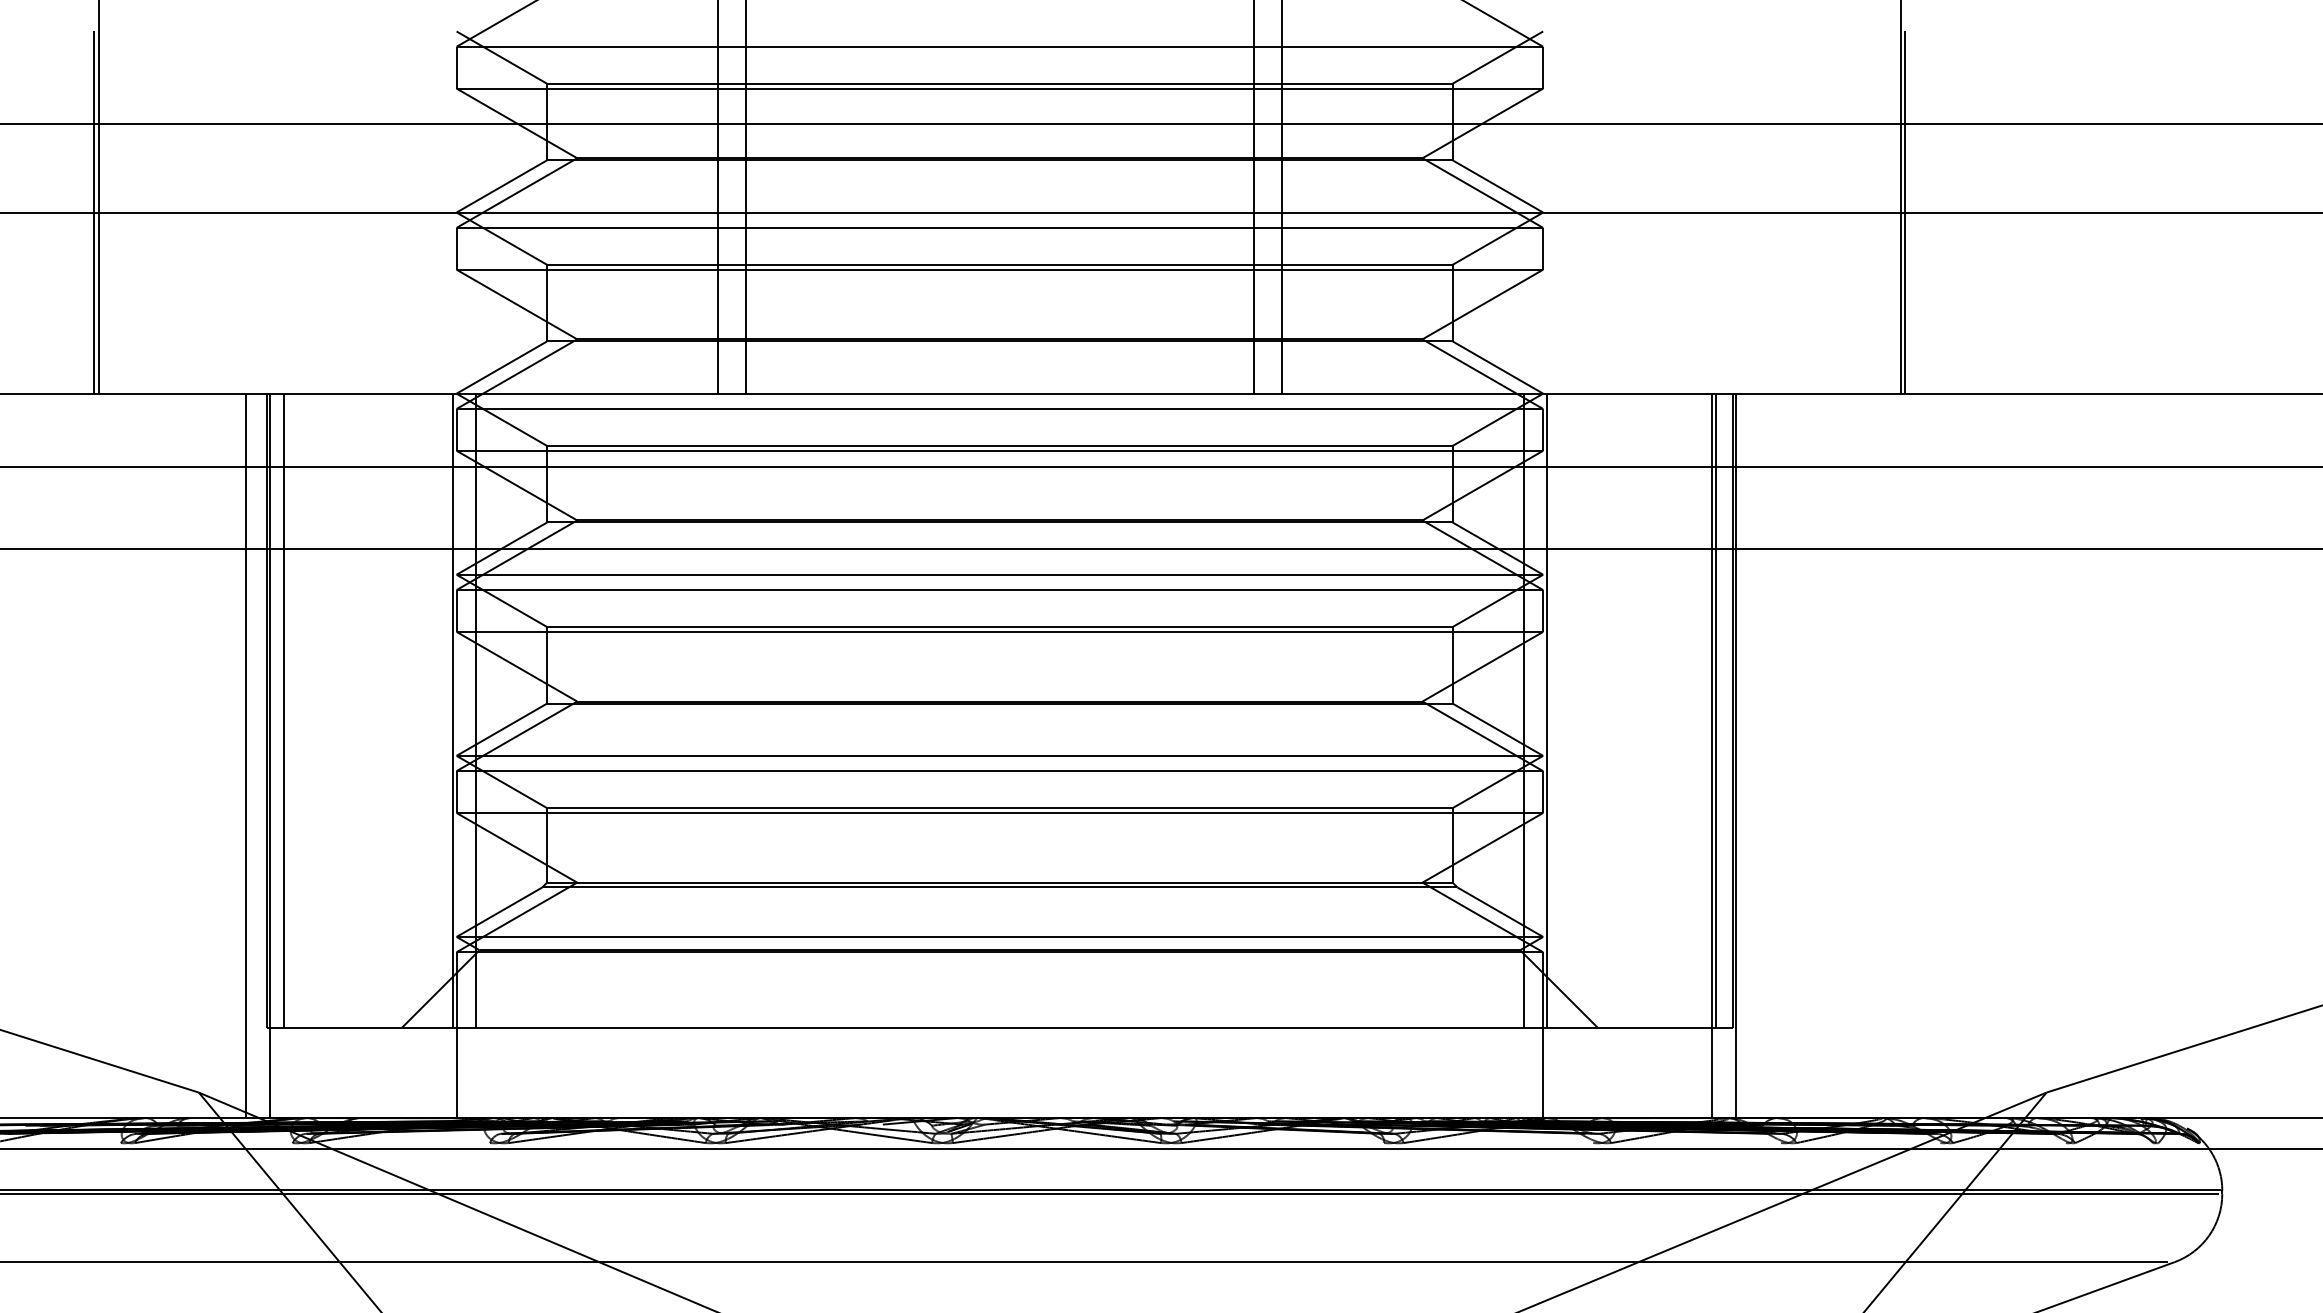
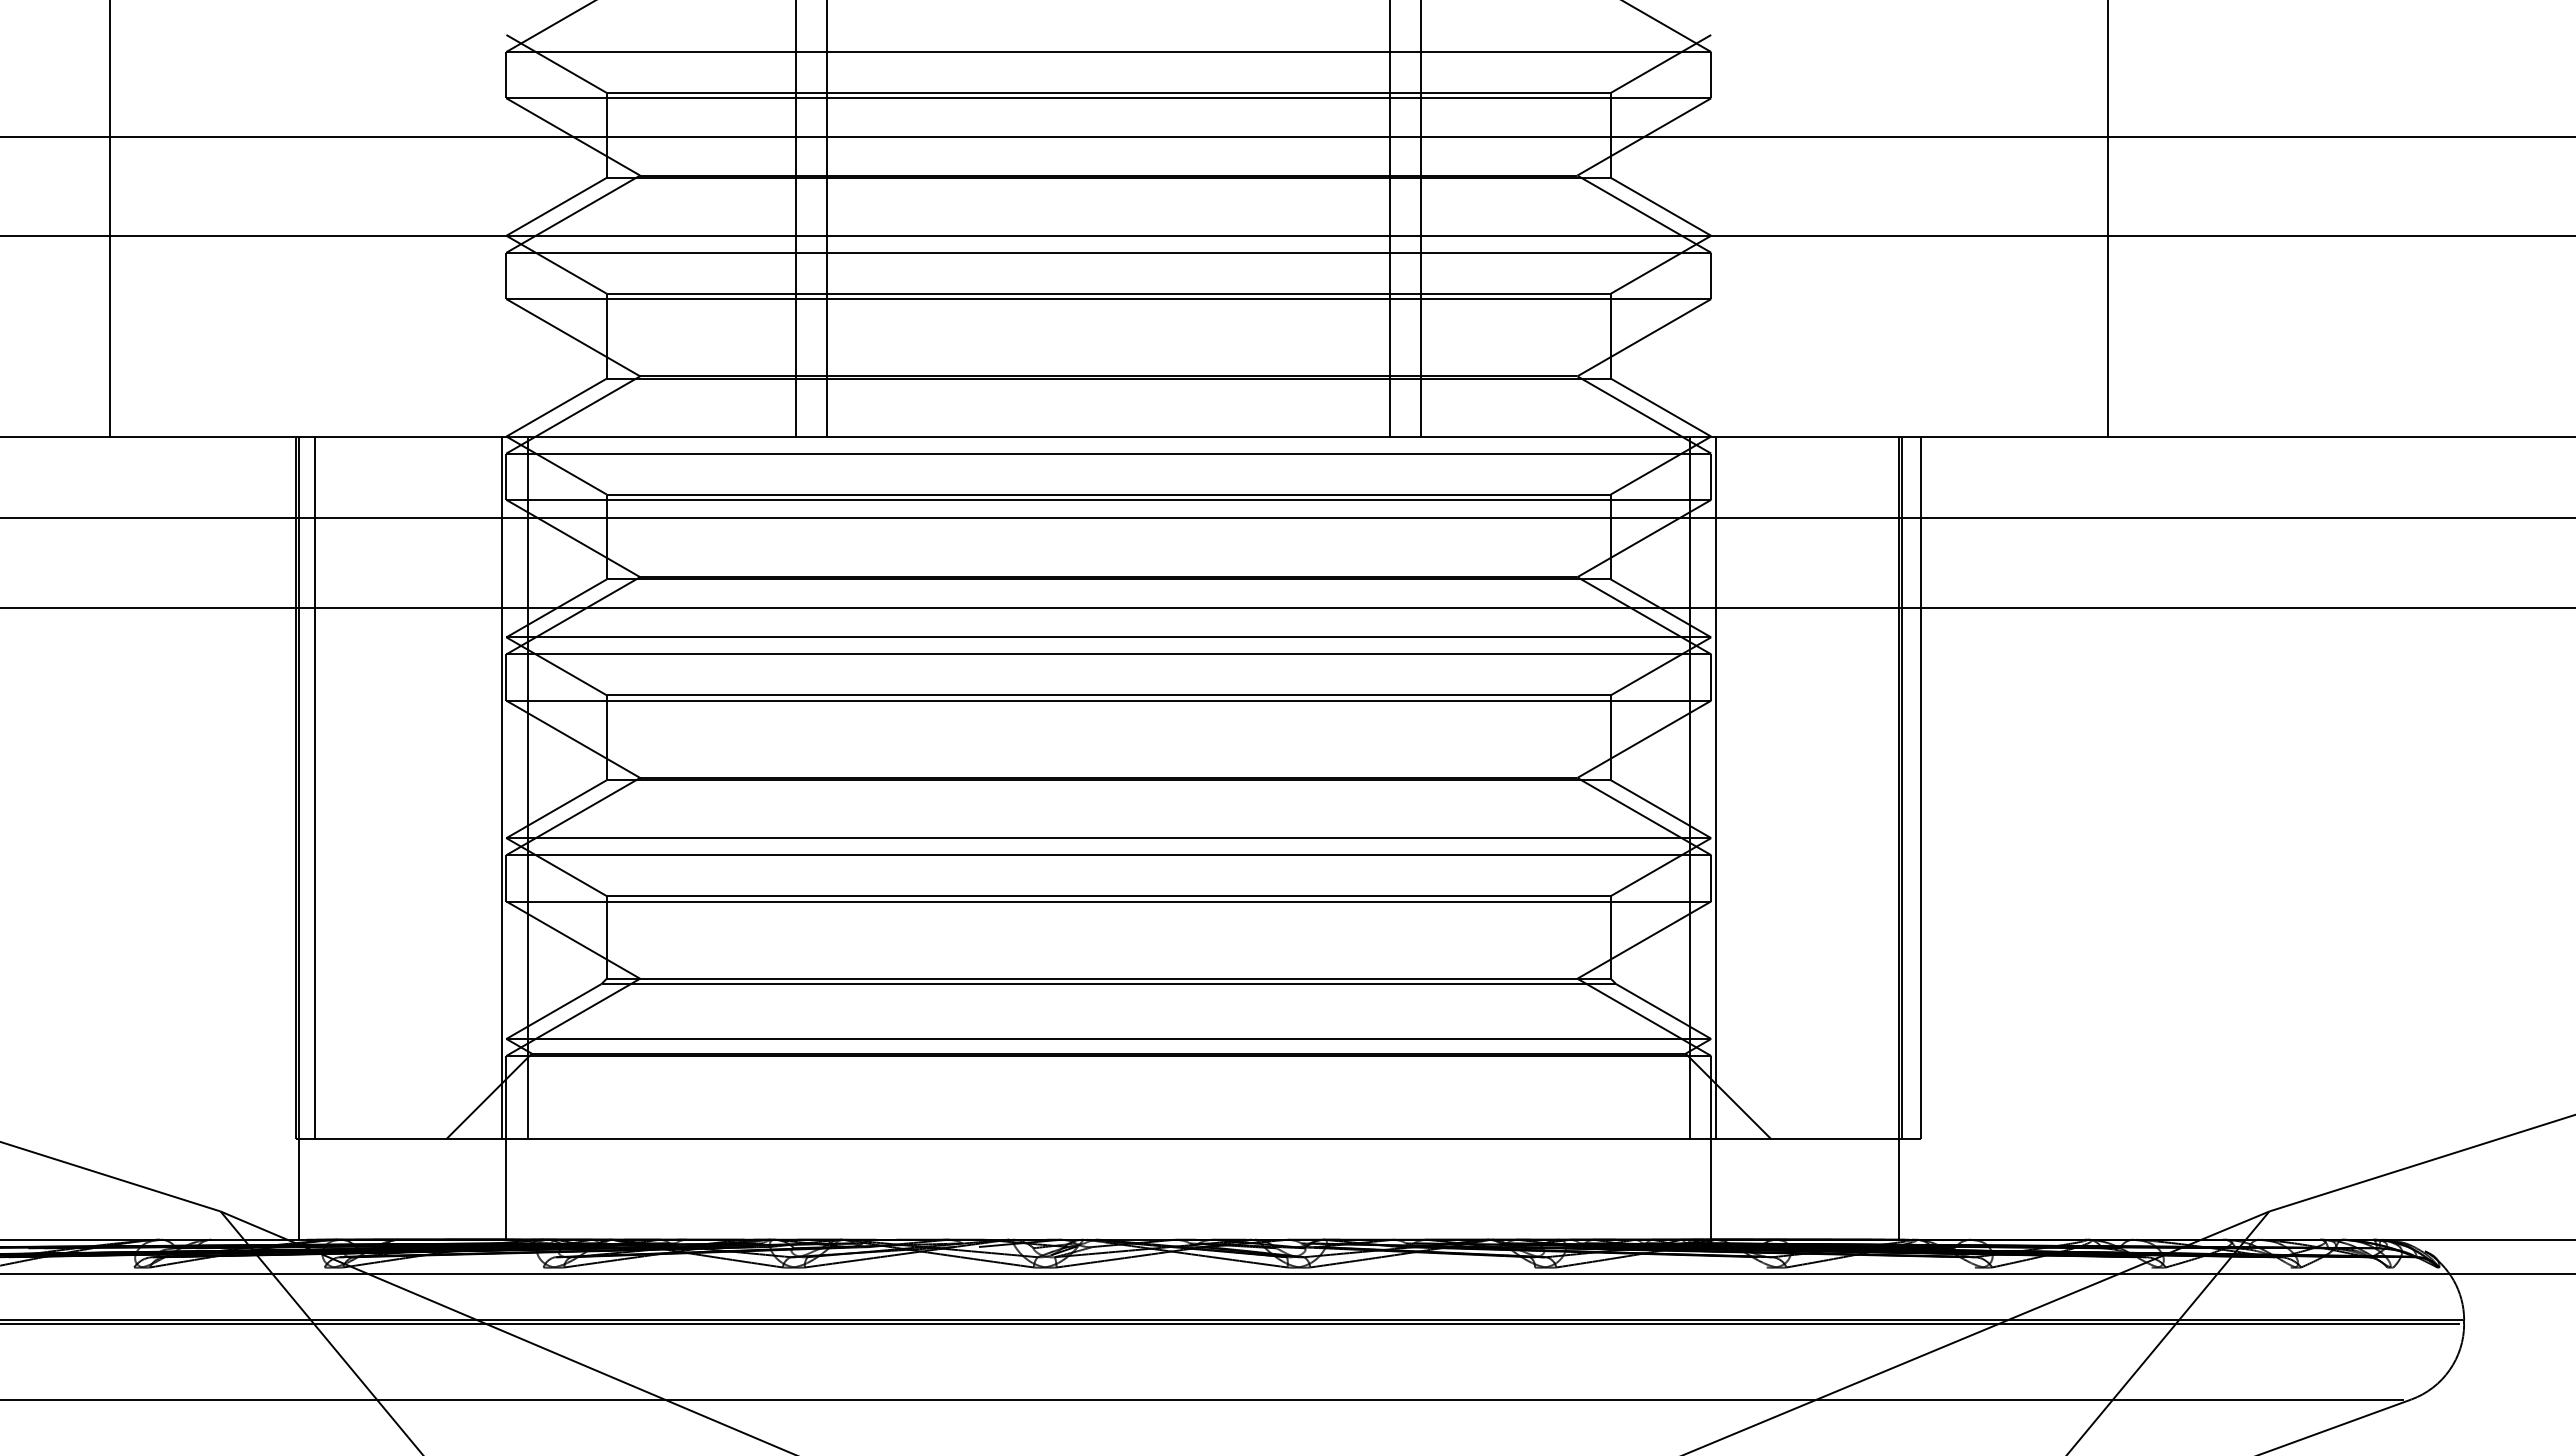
line: (94, 212) -> (104, 235), removed
line: (1905, 212) -> (2112, 235), removed
line: (245, 755) -> (272, 837), removed
line: (1736, 755) -> (1925, 837), removed

